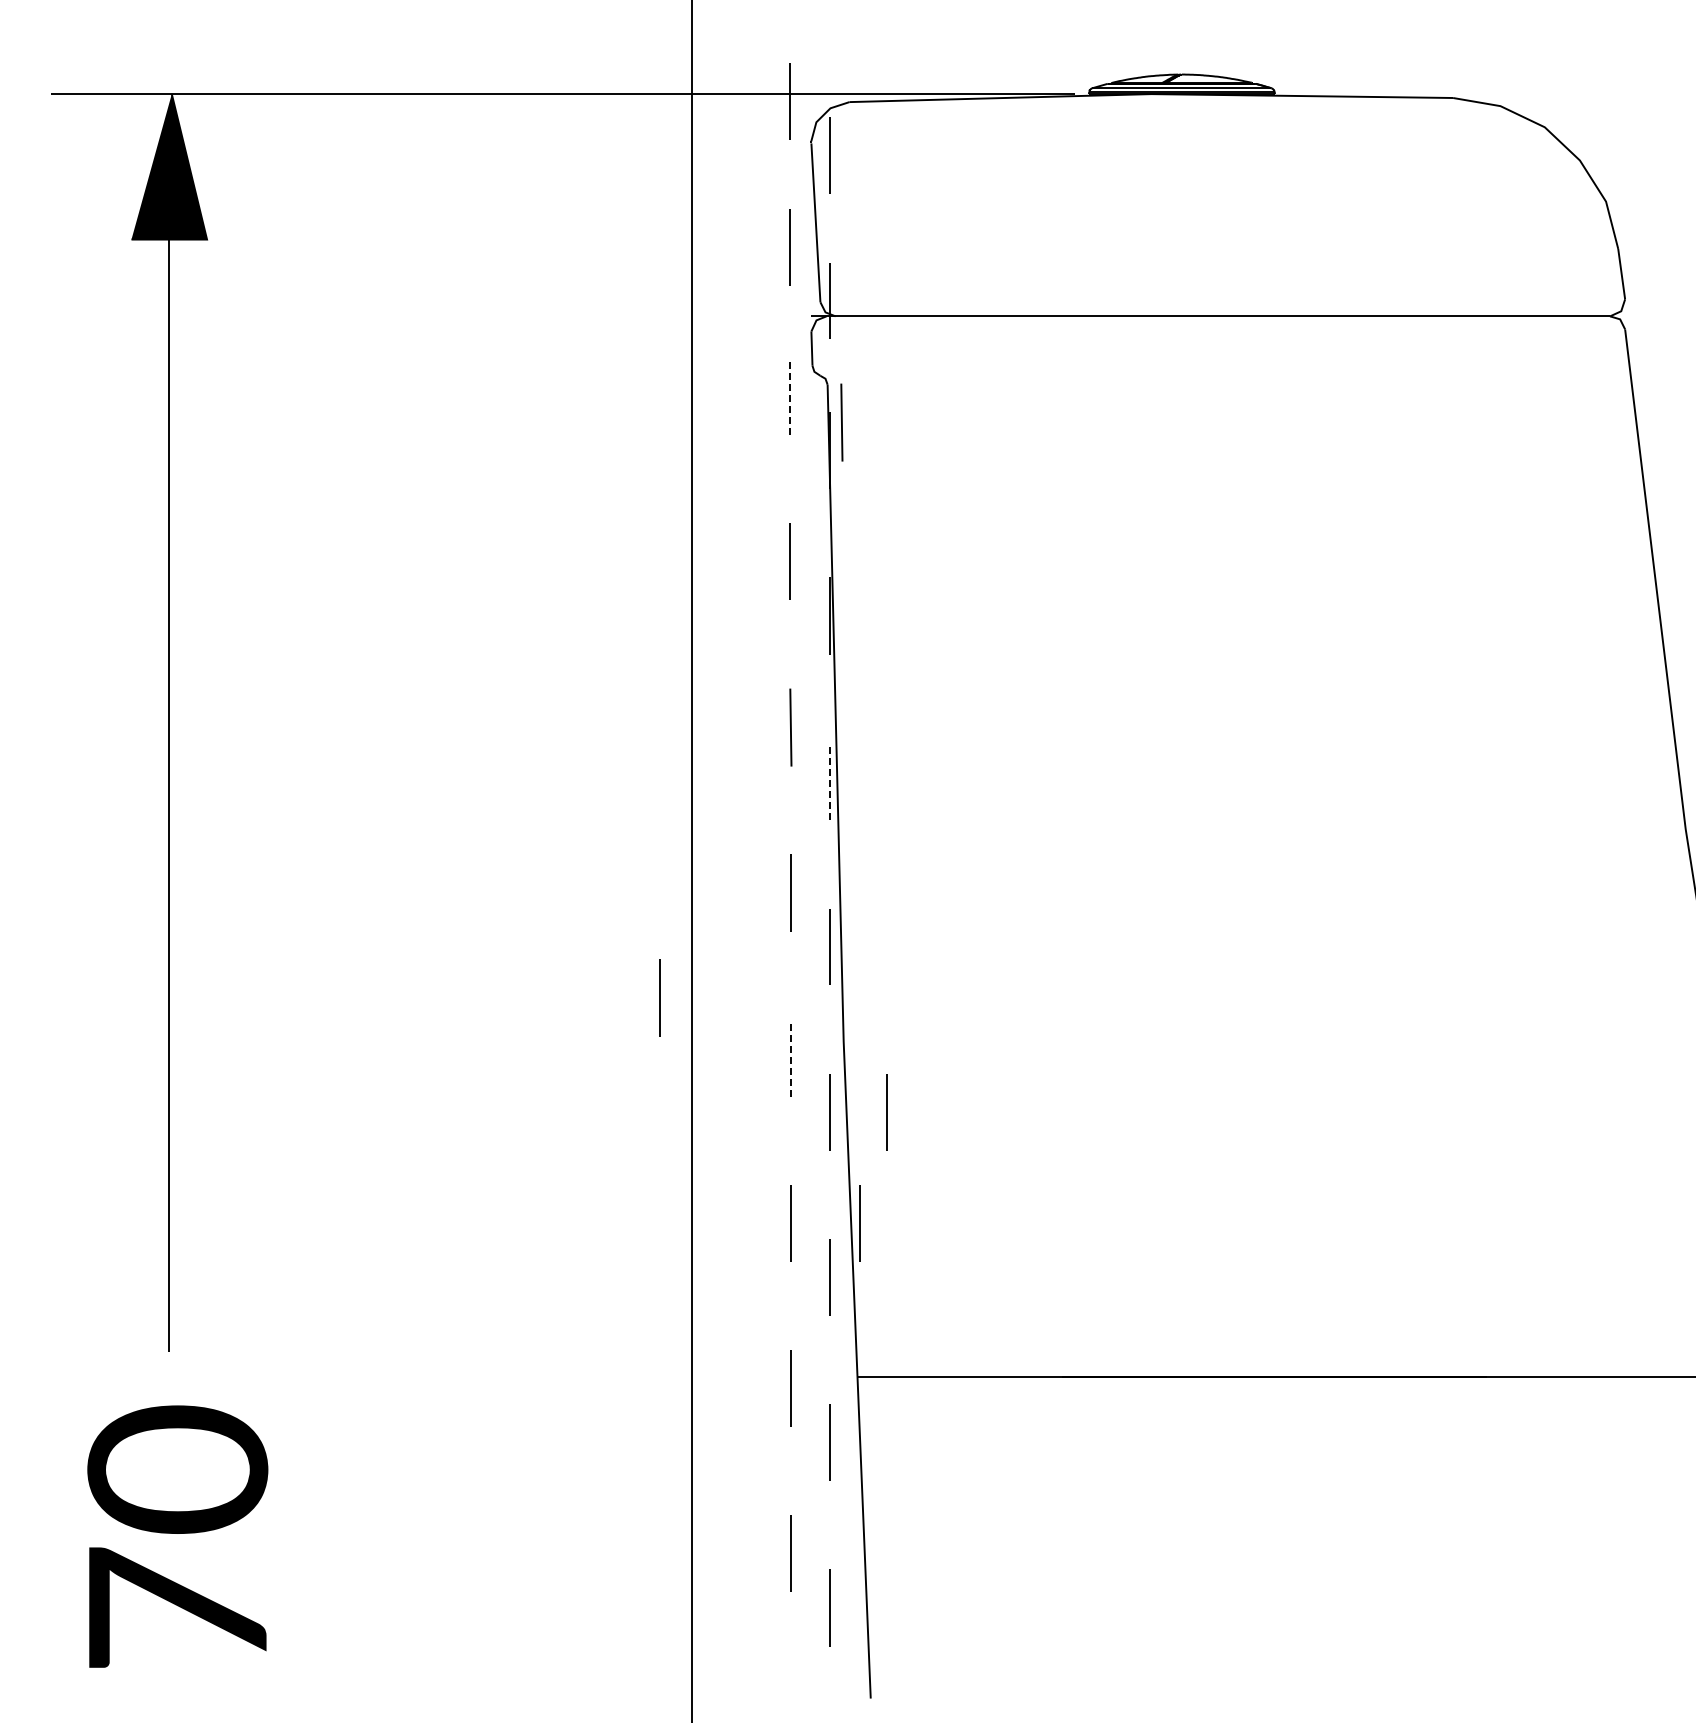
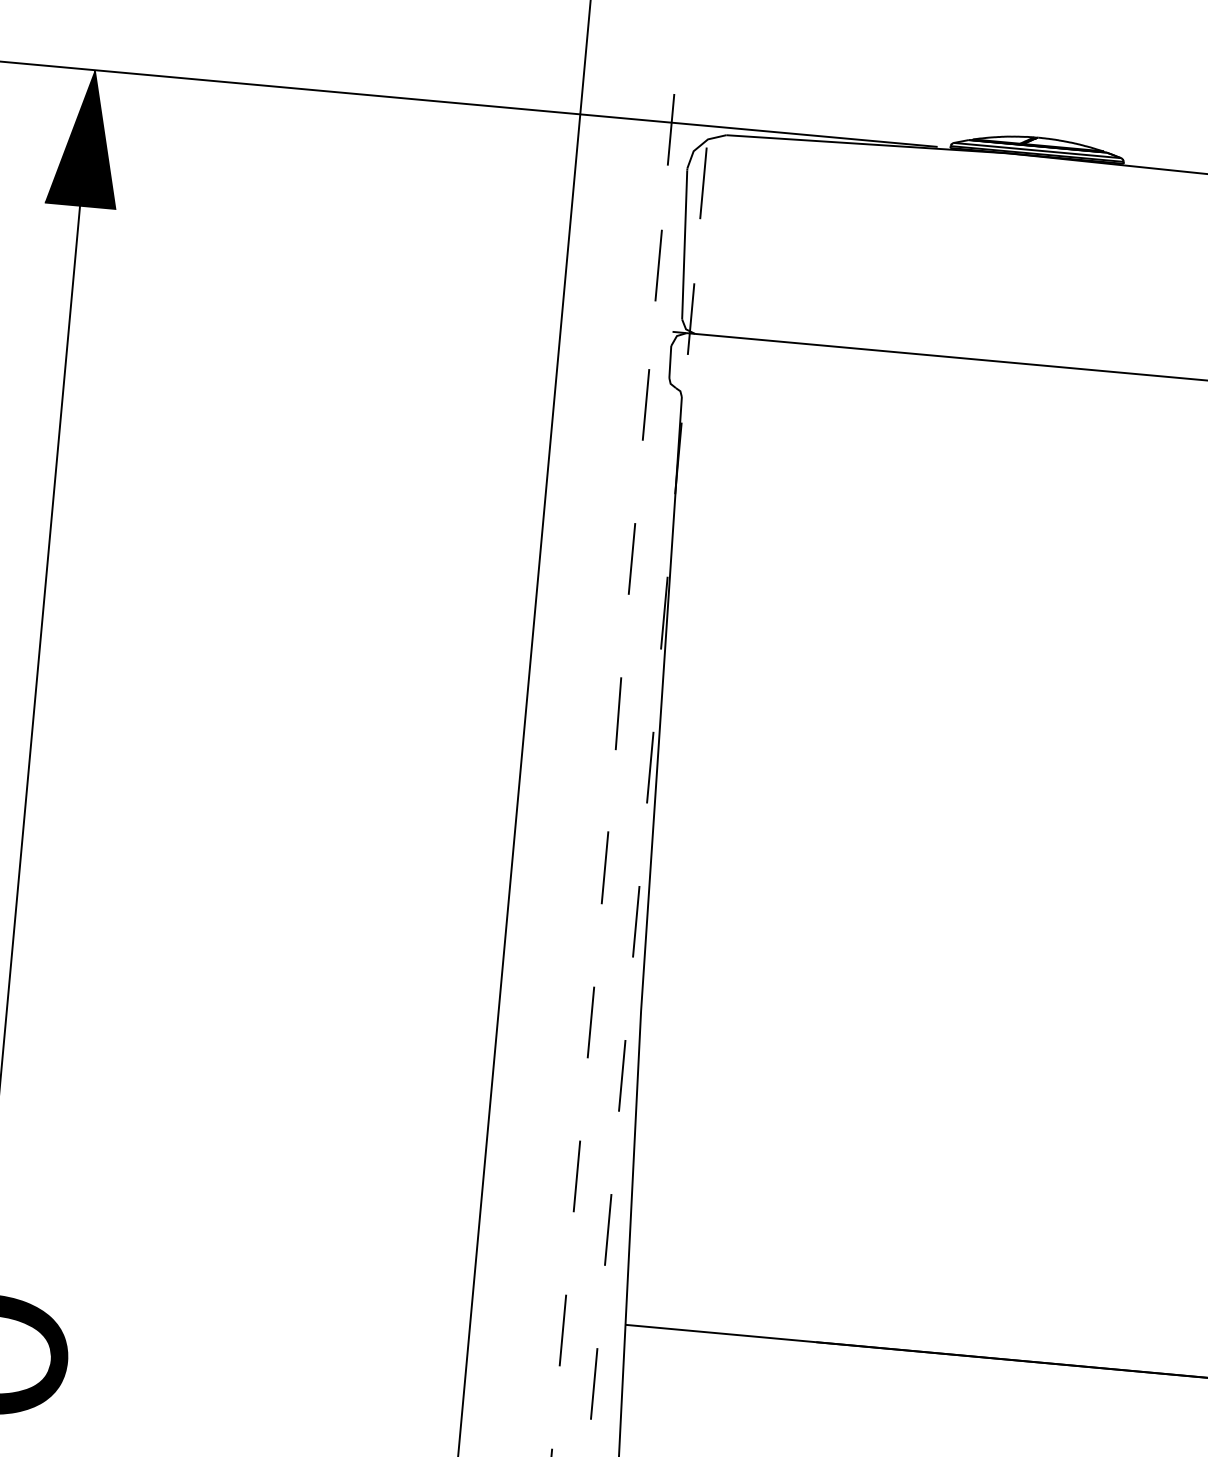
line: (790, 396) -> (646, 404), dashed -> solid
line: (841, 422) -> (691, 433), removed
line: (829, 781) -> (649, 767), dashed -> solid
line: (659, 997) -> (473, 954), removed
line: (791, 1058) -> (590, 1022), dashed -> solid
line: (886, 1112) -> (675, 1080), removed
line: (859, 1223) -> (640, 1182), removed

